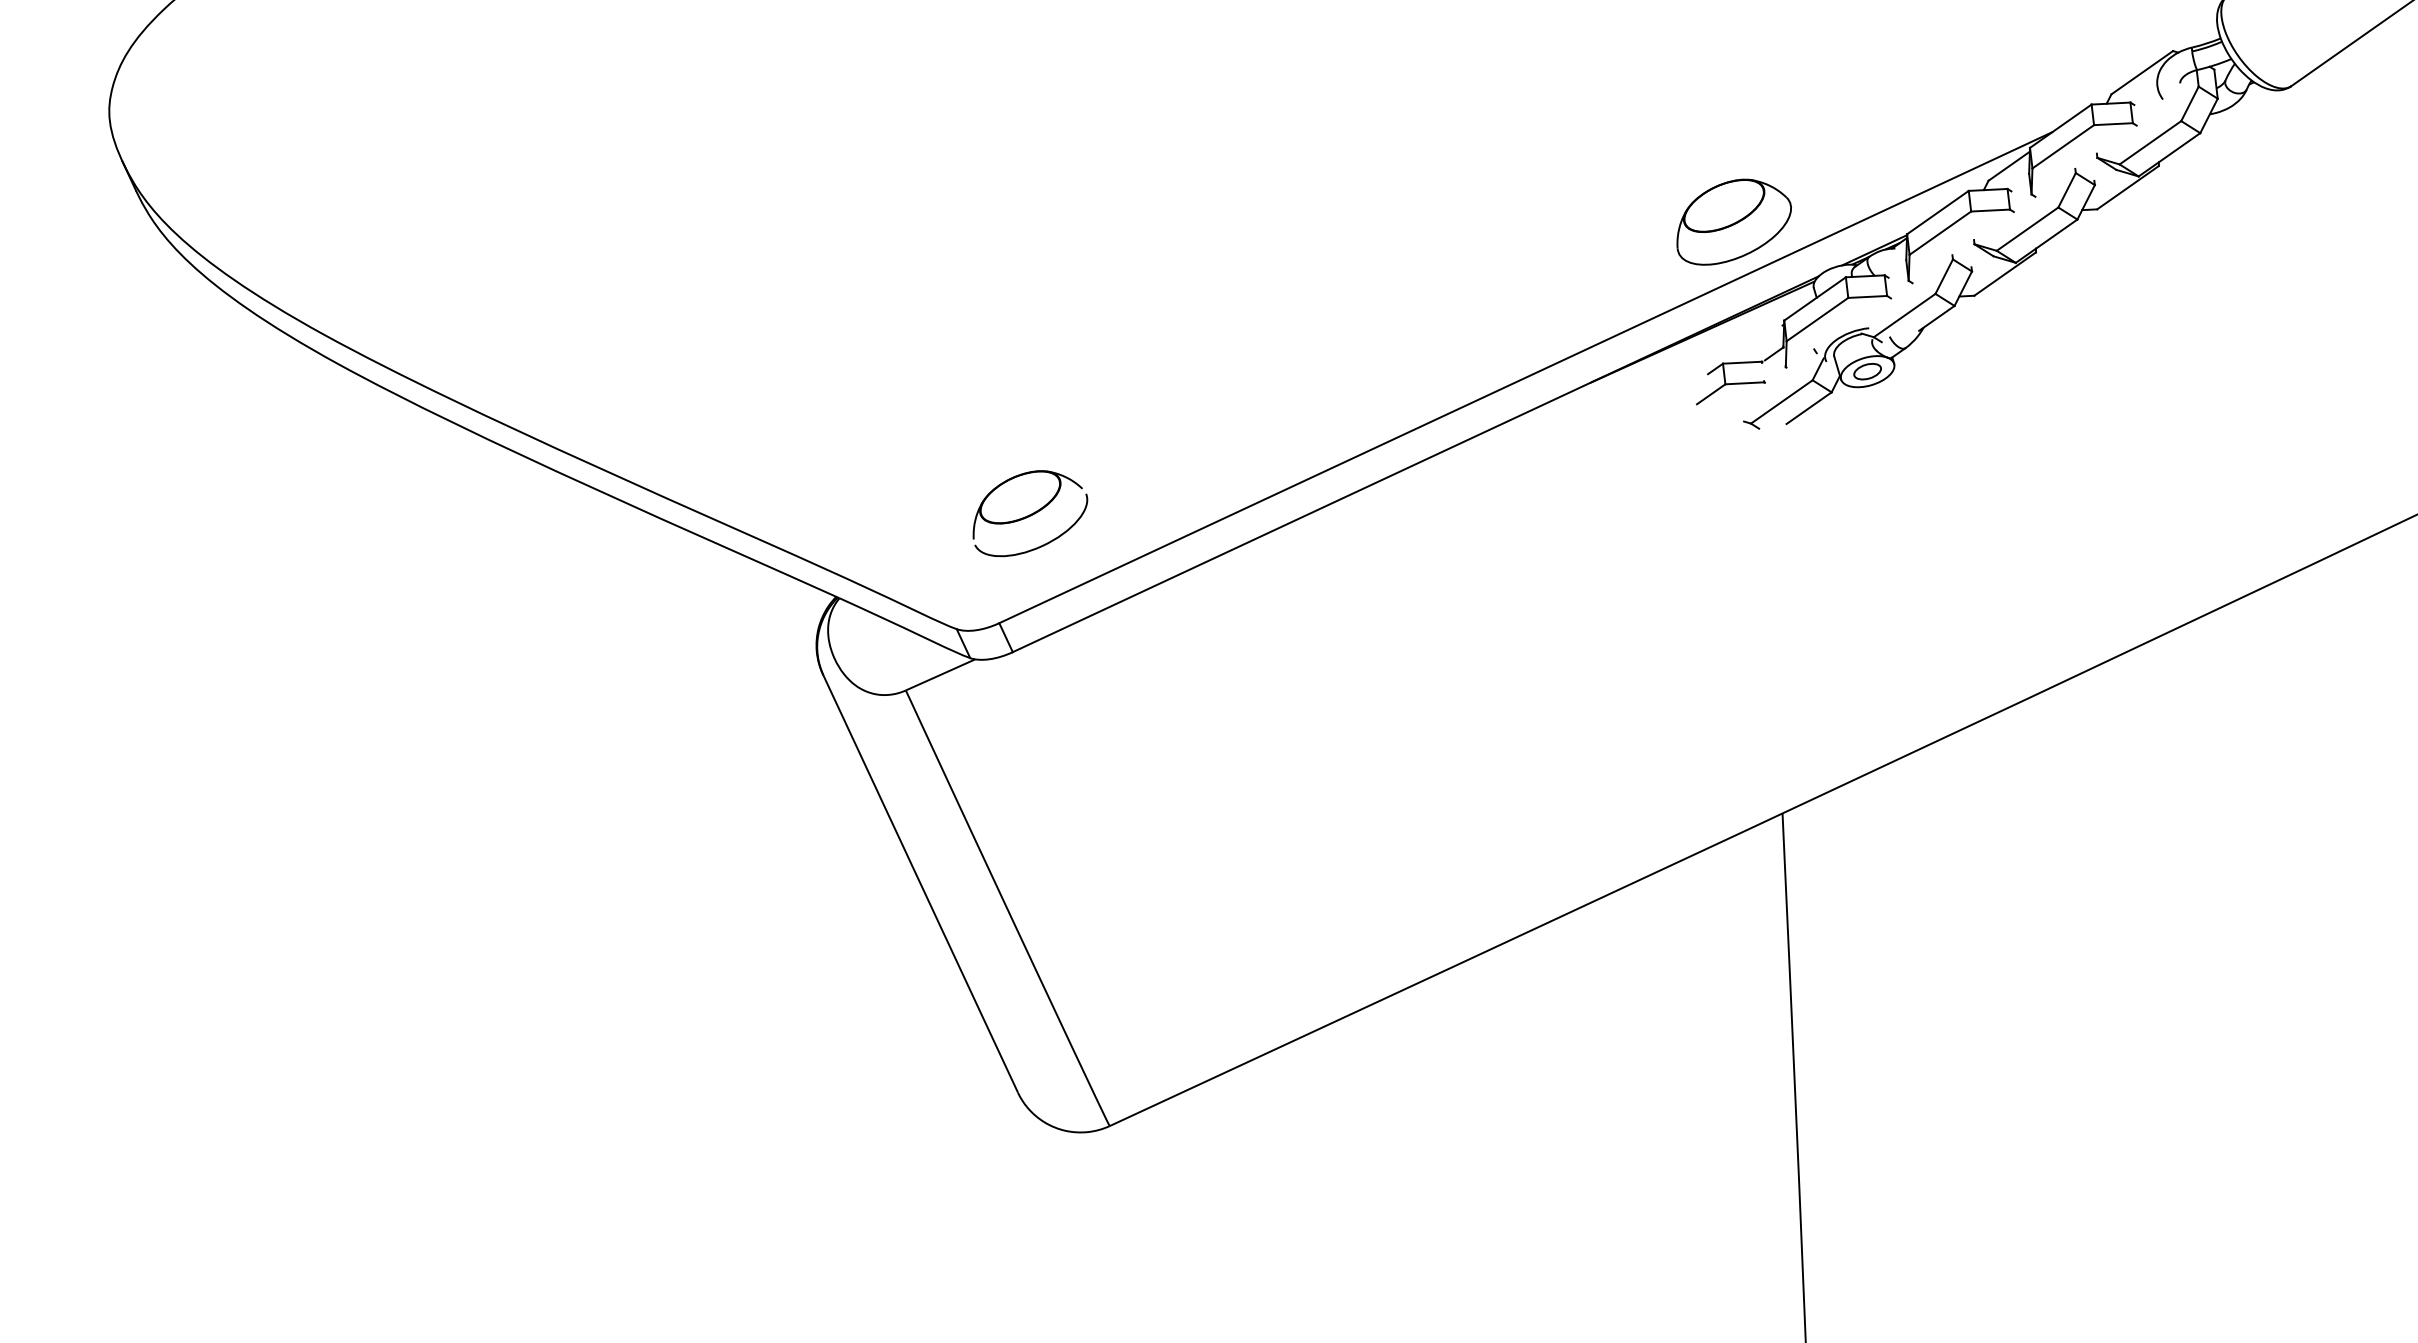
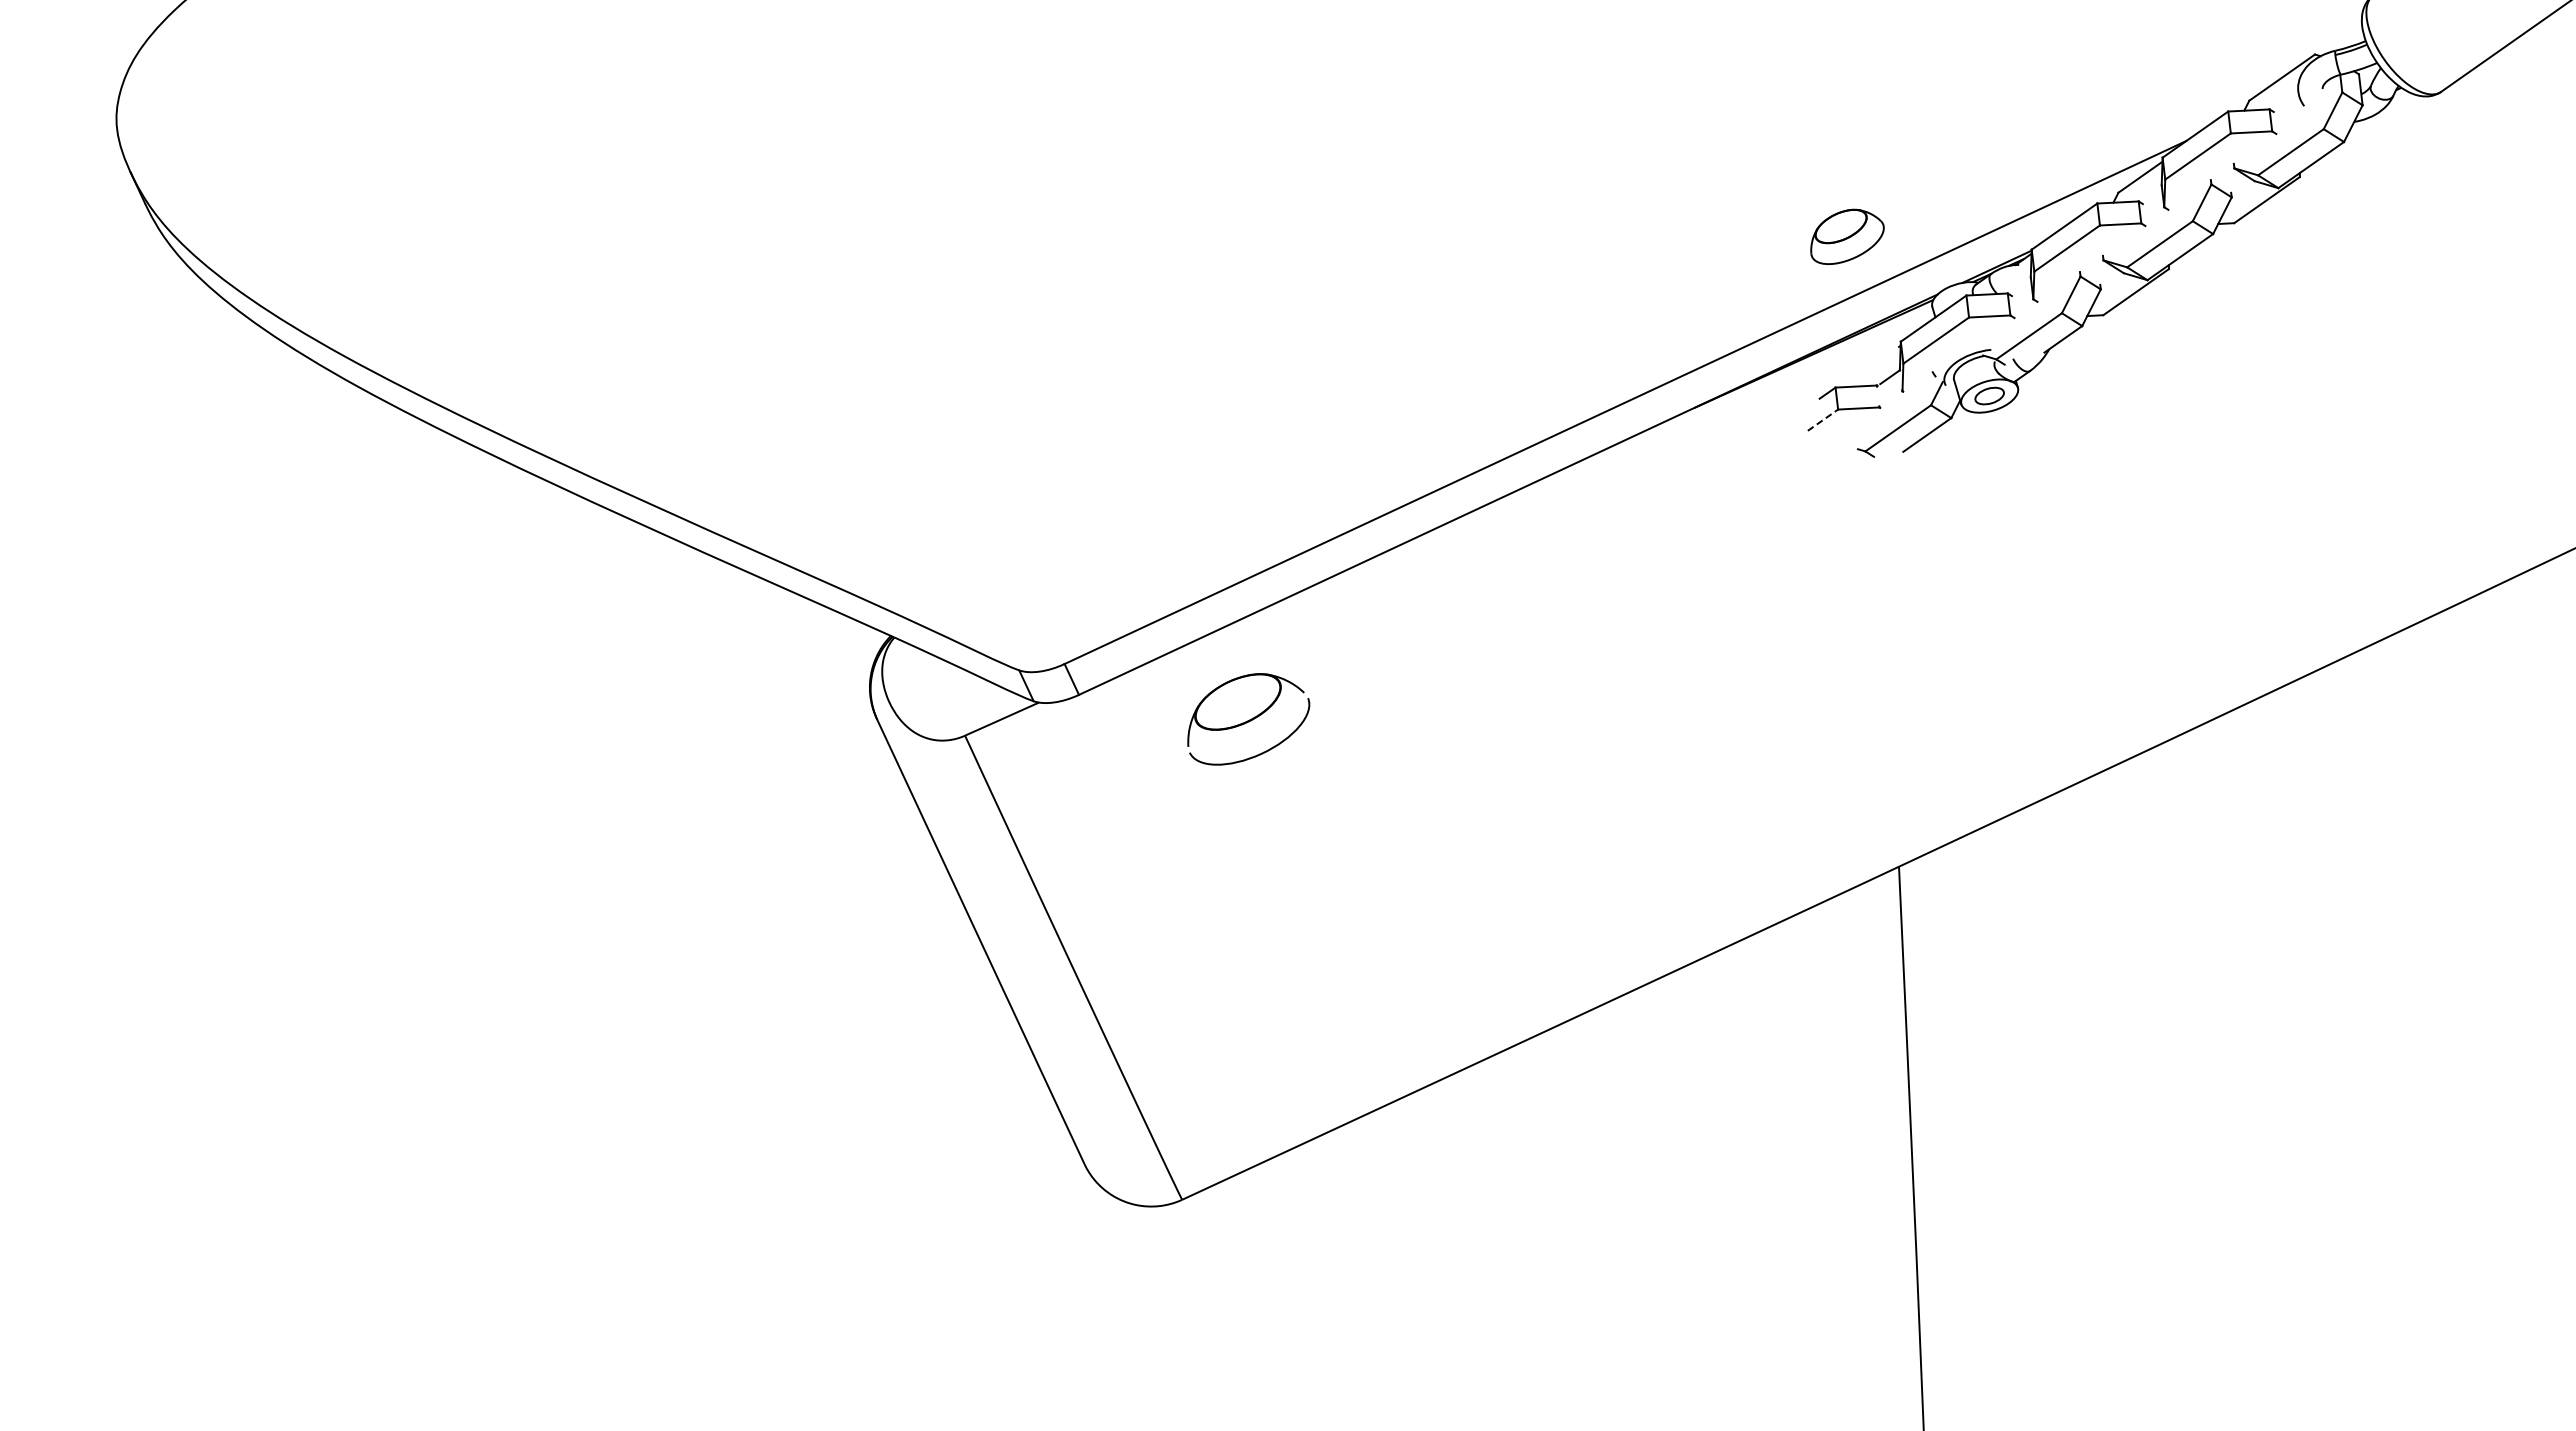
part: (1734, 221) -> (1847, 236), size x0.6
line: (1711, 393) -> (1823, 419), solid -> dashed
part: (1030, 513) -> (1248, 719), moved

